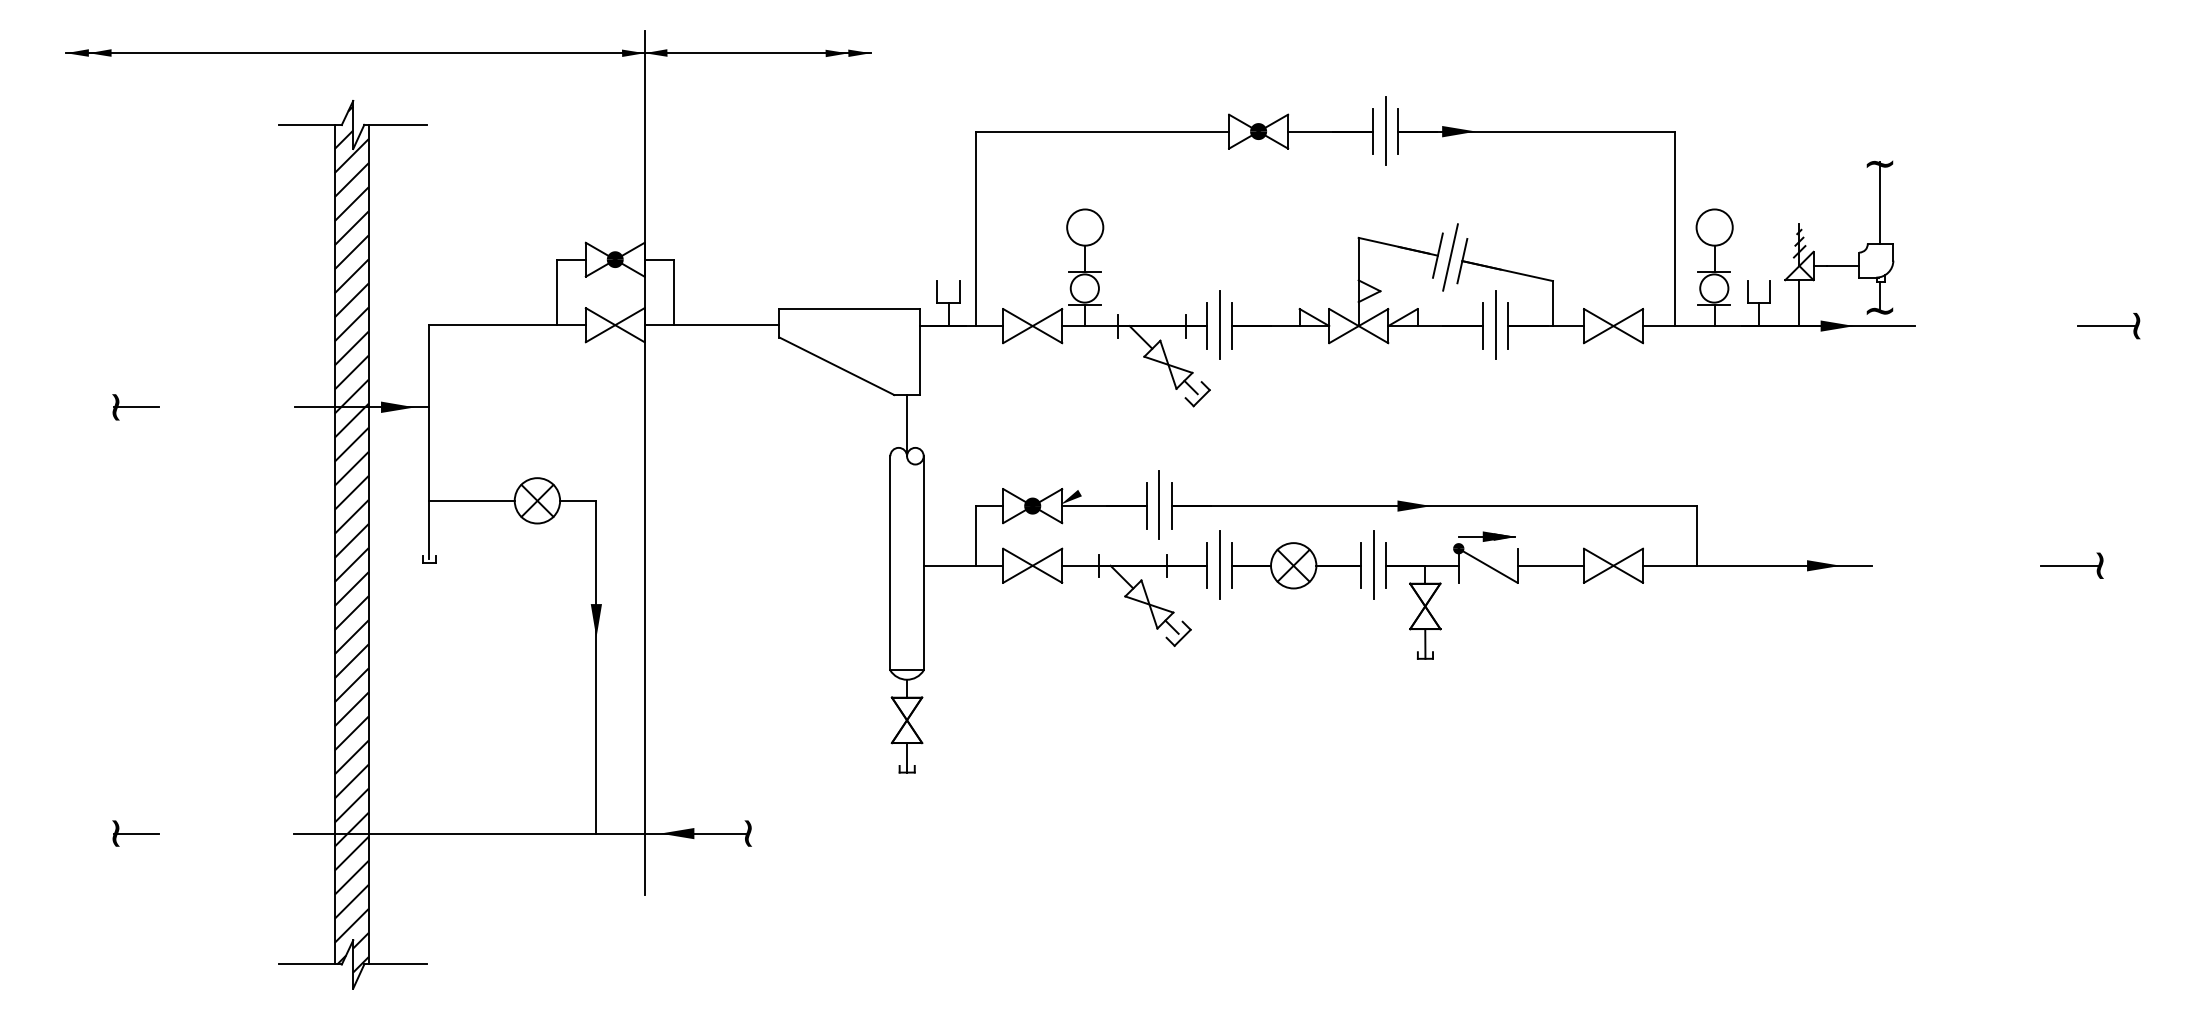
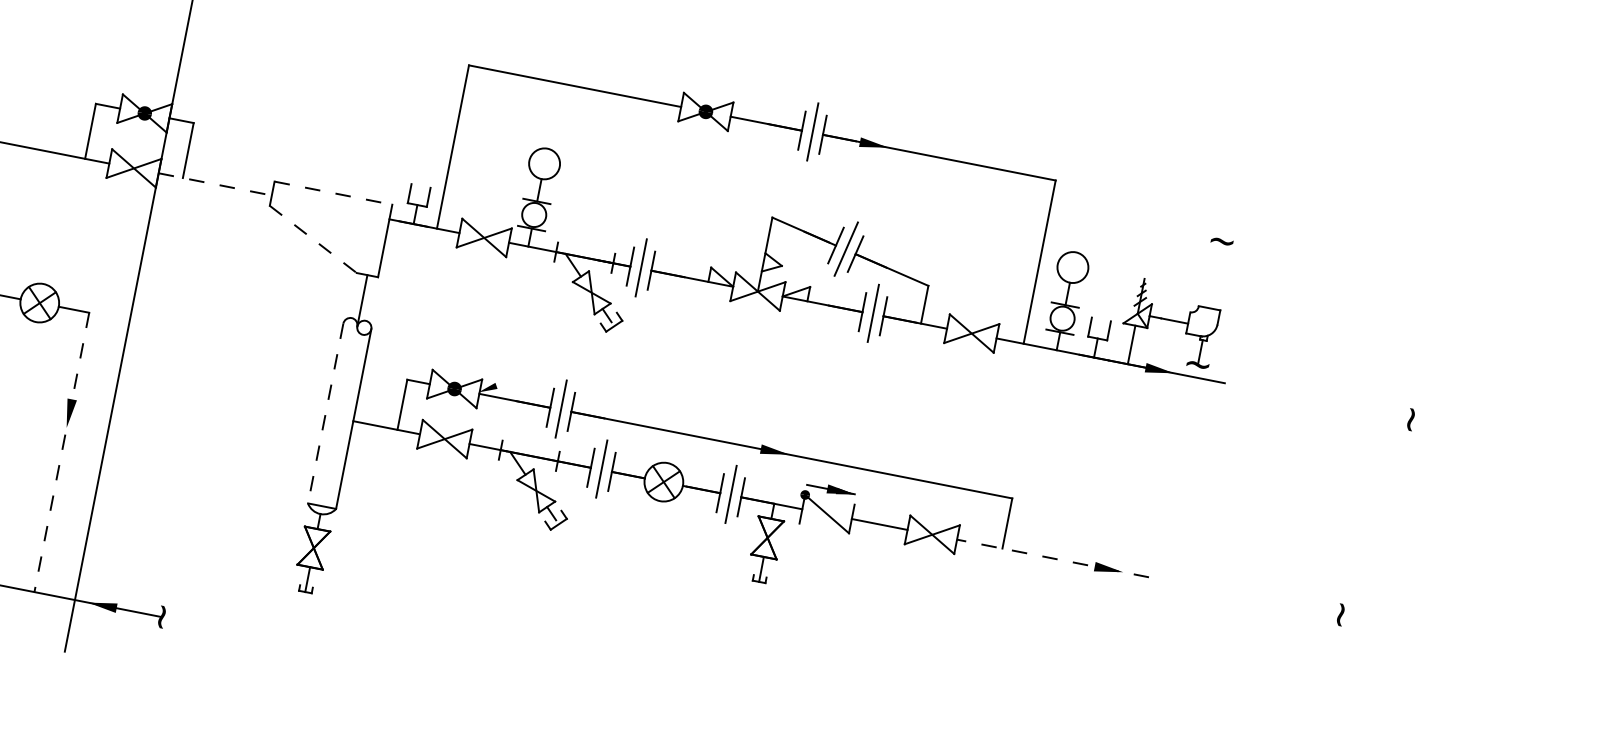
line: (1879, 202) -> (1215, 273), removed
line: (850, 308) -> (334, 193), solid -> dashed
line: (712, 325) -> (215, 184), solid -> dashed
line: (2105, 326) -> (1384, 414), removed
line: (837, 366) -> (313, 239), solid -> dashed
line: (890, 563) -> (325, 413), solid -> dashed
line: (1756, 565) -> (1052, 558), solid -> dashed
line: (2069, 565) -> (1315, 609), removed
line: (596, 667) -> (61, 452), solid -> dashed

